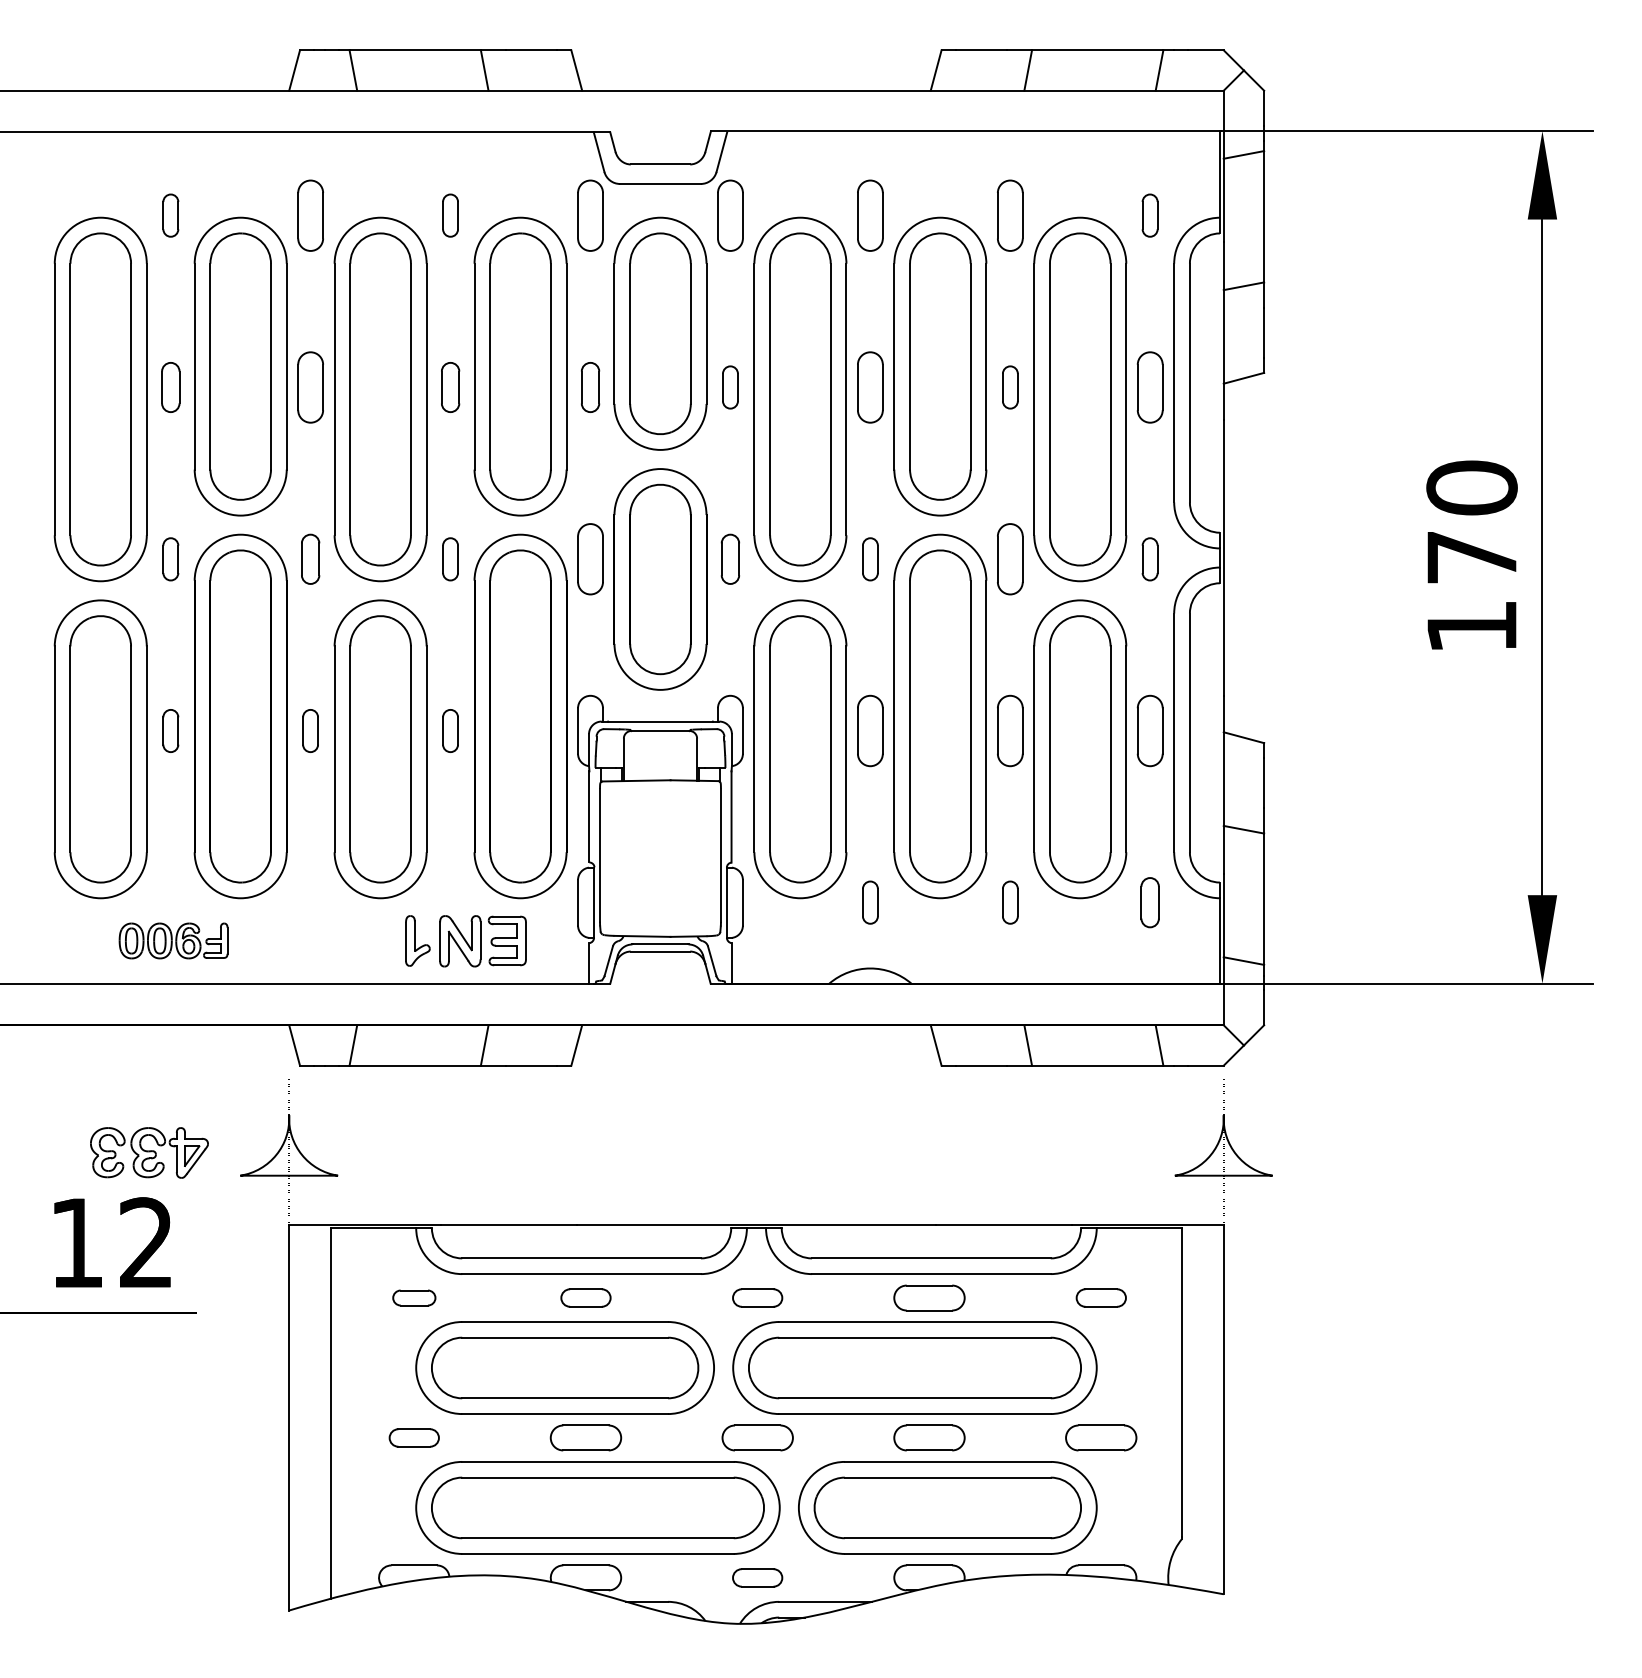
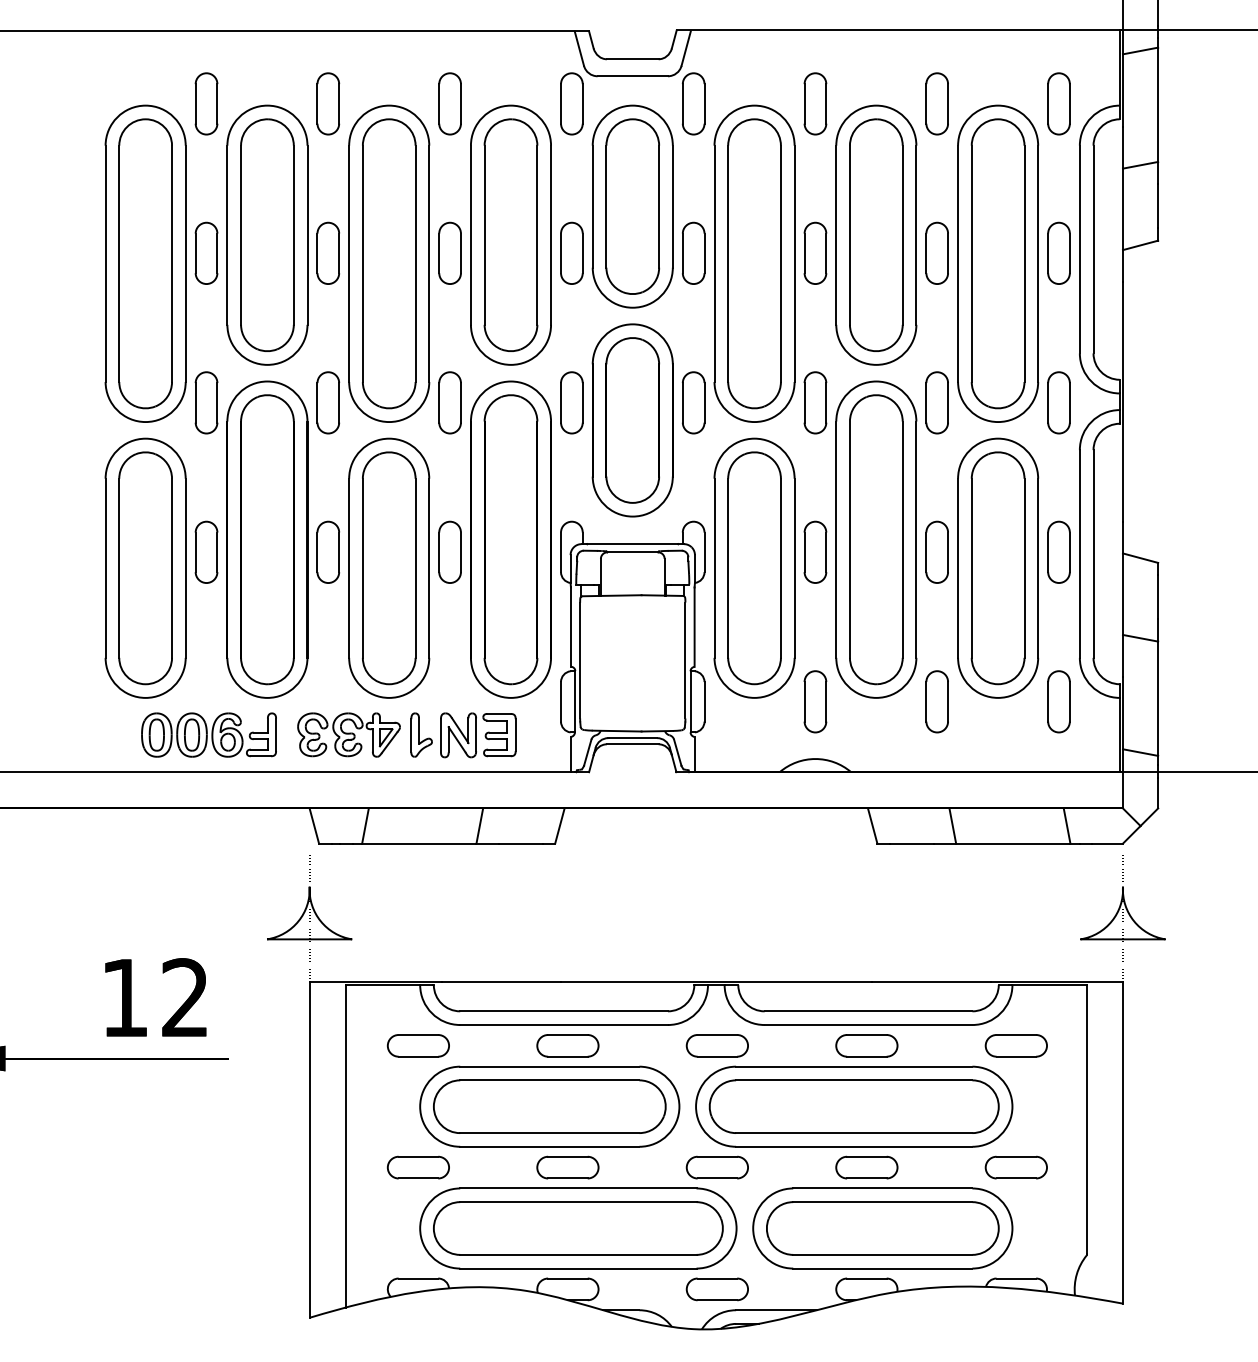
part: (170, 215) -> (206, 103), size x1.67
part: (450, 215) -> (450, 103), size x1.67
part: (1149, 215) -> (1058, 103), size x1.67
part: (170, 387) -> (206, 253), size x1.43
part: (450, 387) -> (450, 253), size x1.43
part: (590, 387) -> (571, 253), size x1.43
part: (730, 387) -> (693, 253), size x1.67
part: (1010, 387) -> (937, 253), size x1.67
part: (170, 559) -> (206, 403), size x1.67
part: (310, 559) -> (328, 403), size x1.43
part: (450, 559) -> (450, 403), size x1.67
part: (730, 559) -> (693, 403), size x1.43
part: (870, 559) -> (815, 403), size x1.67
part: (1149, 559) -> (1058, 403), size x1.67
part: (170, 730) -> (206, 551), size x1.67
part: (310, 730) -> (328, 551), size x1.67
part: (450, 730) -> (450, 551), size x1.67
part: (870, 902) -> (815, 701), size x1.67
part: (1010, 902) -> (937, 701), size x1.67
part: (1149, 902) -> (1058, 701), size x1.43
part: (173, 940) -> (208, 734), size x1.43
part: (149, 1152) -> (349, 734), moved
part: (414, 1297) -> (418, 1045), size x1.67
part: (585, 1297) -> (567, 1045), size x1.43
part: (757, 1297) -> (717, 1045), size x1.43
part: (1101, 1297) -> (1016, 1045), size x1.43
part: (414, 1437) -> (418, 1167), size x1.43
part: (757, 1577) -> (717, 1289), size x1.43

